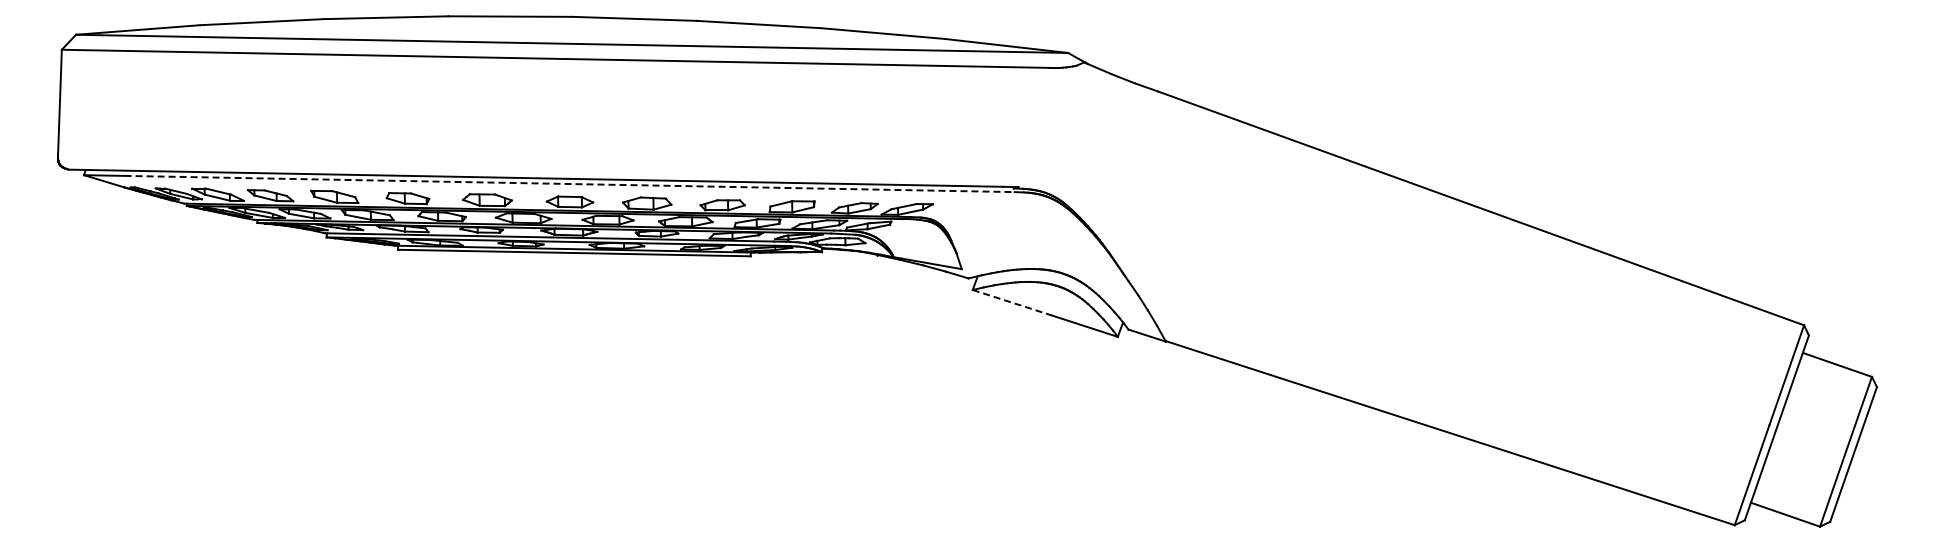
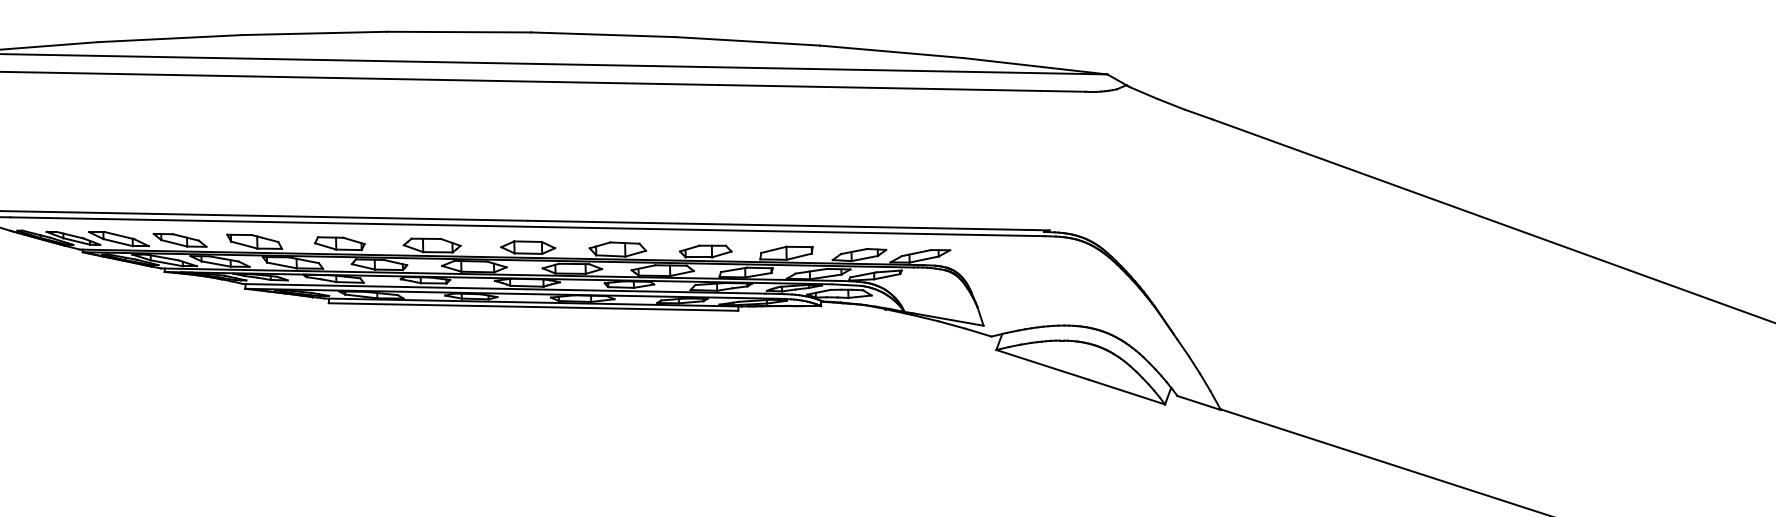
line: (570, 184) -> (528, 227), dashed -> solid
line: (1012, 302) -> (1042, 364), dashed -> solid

